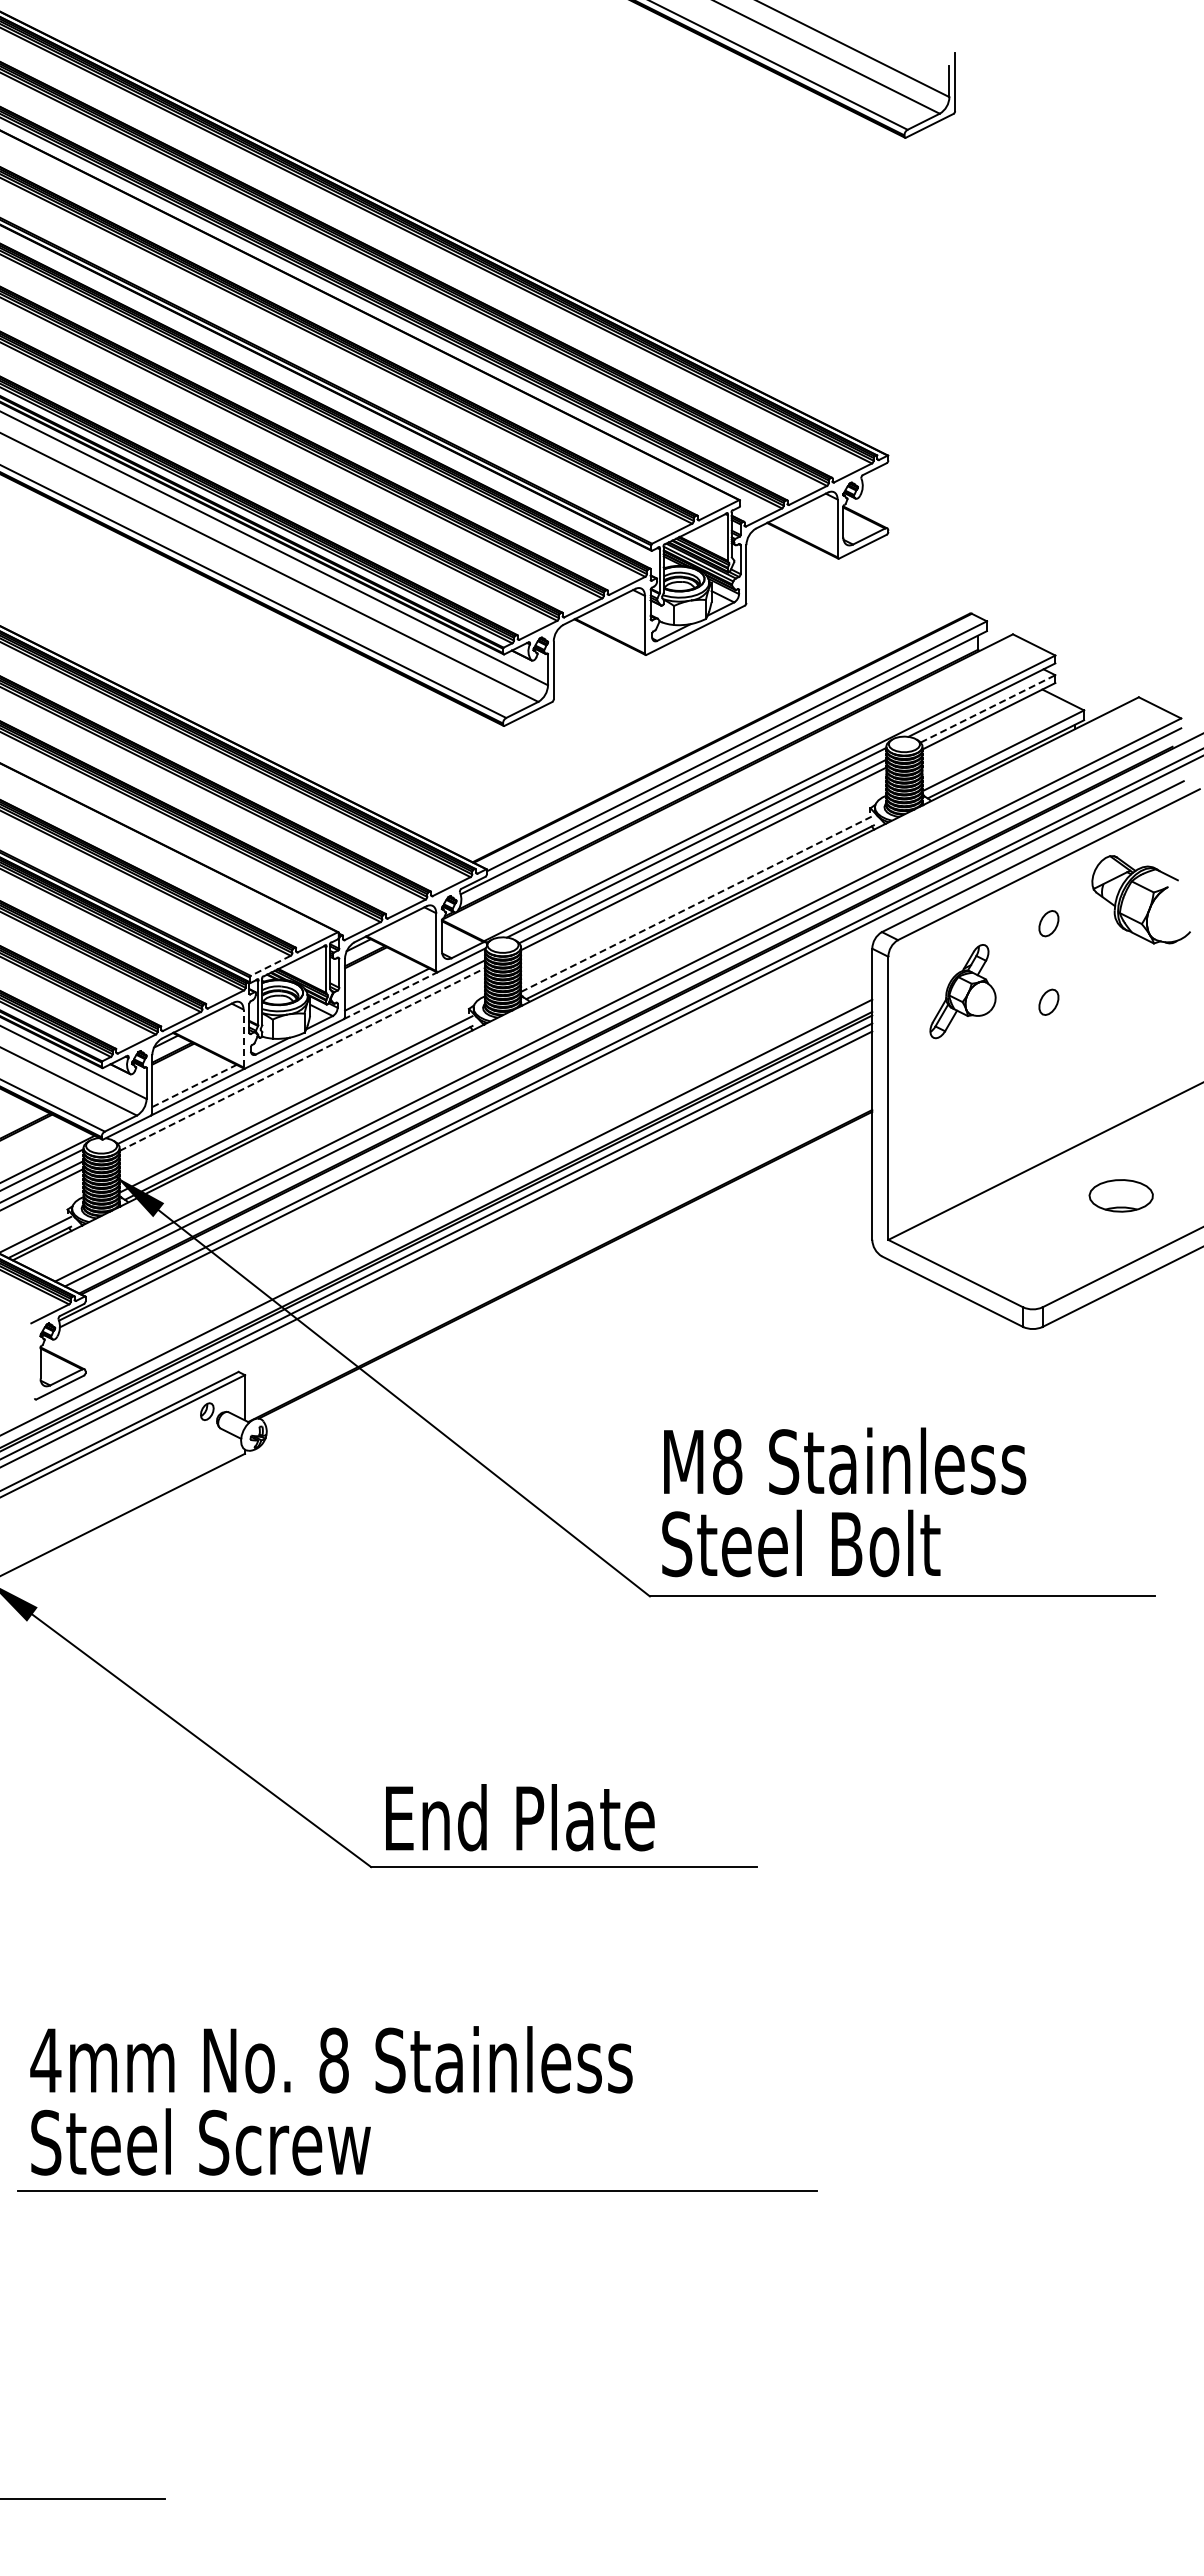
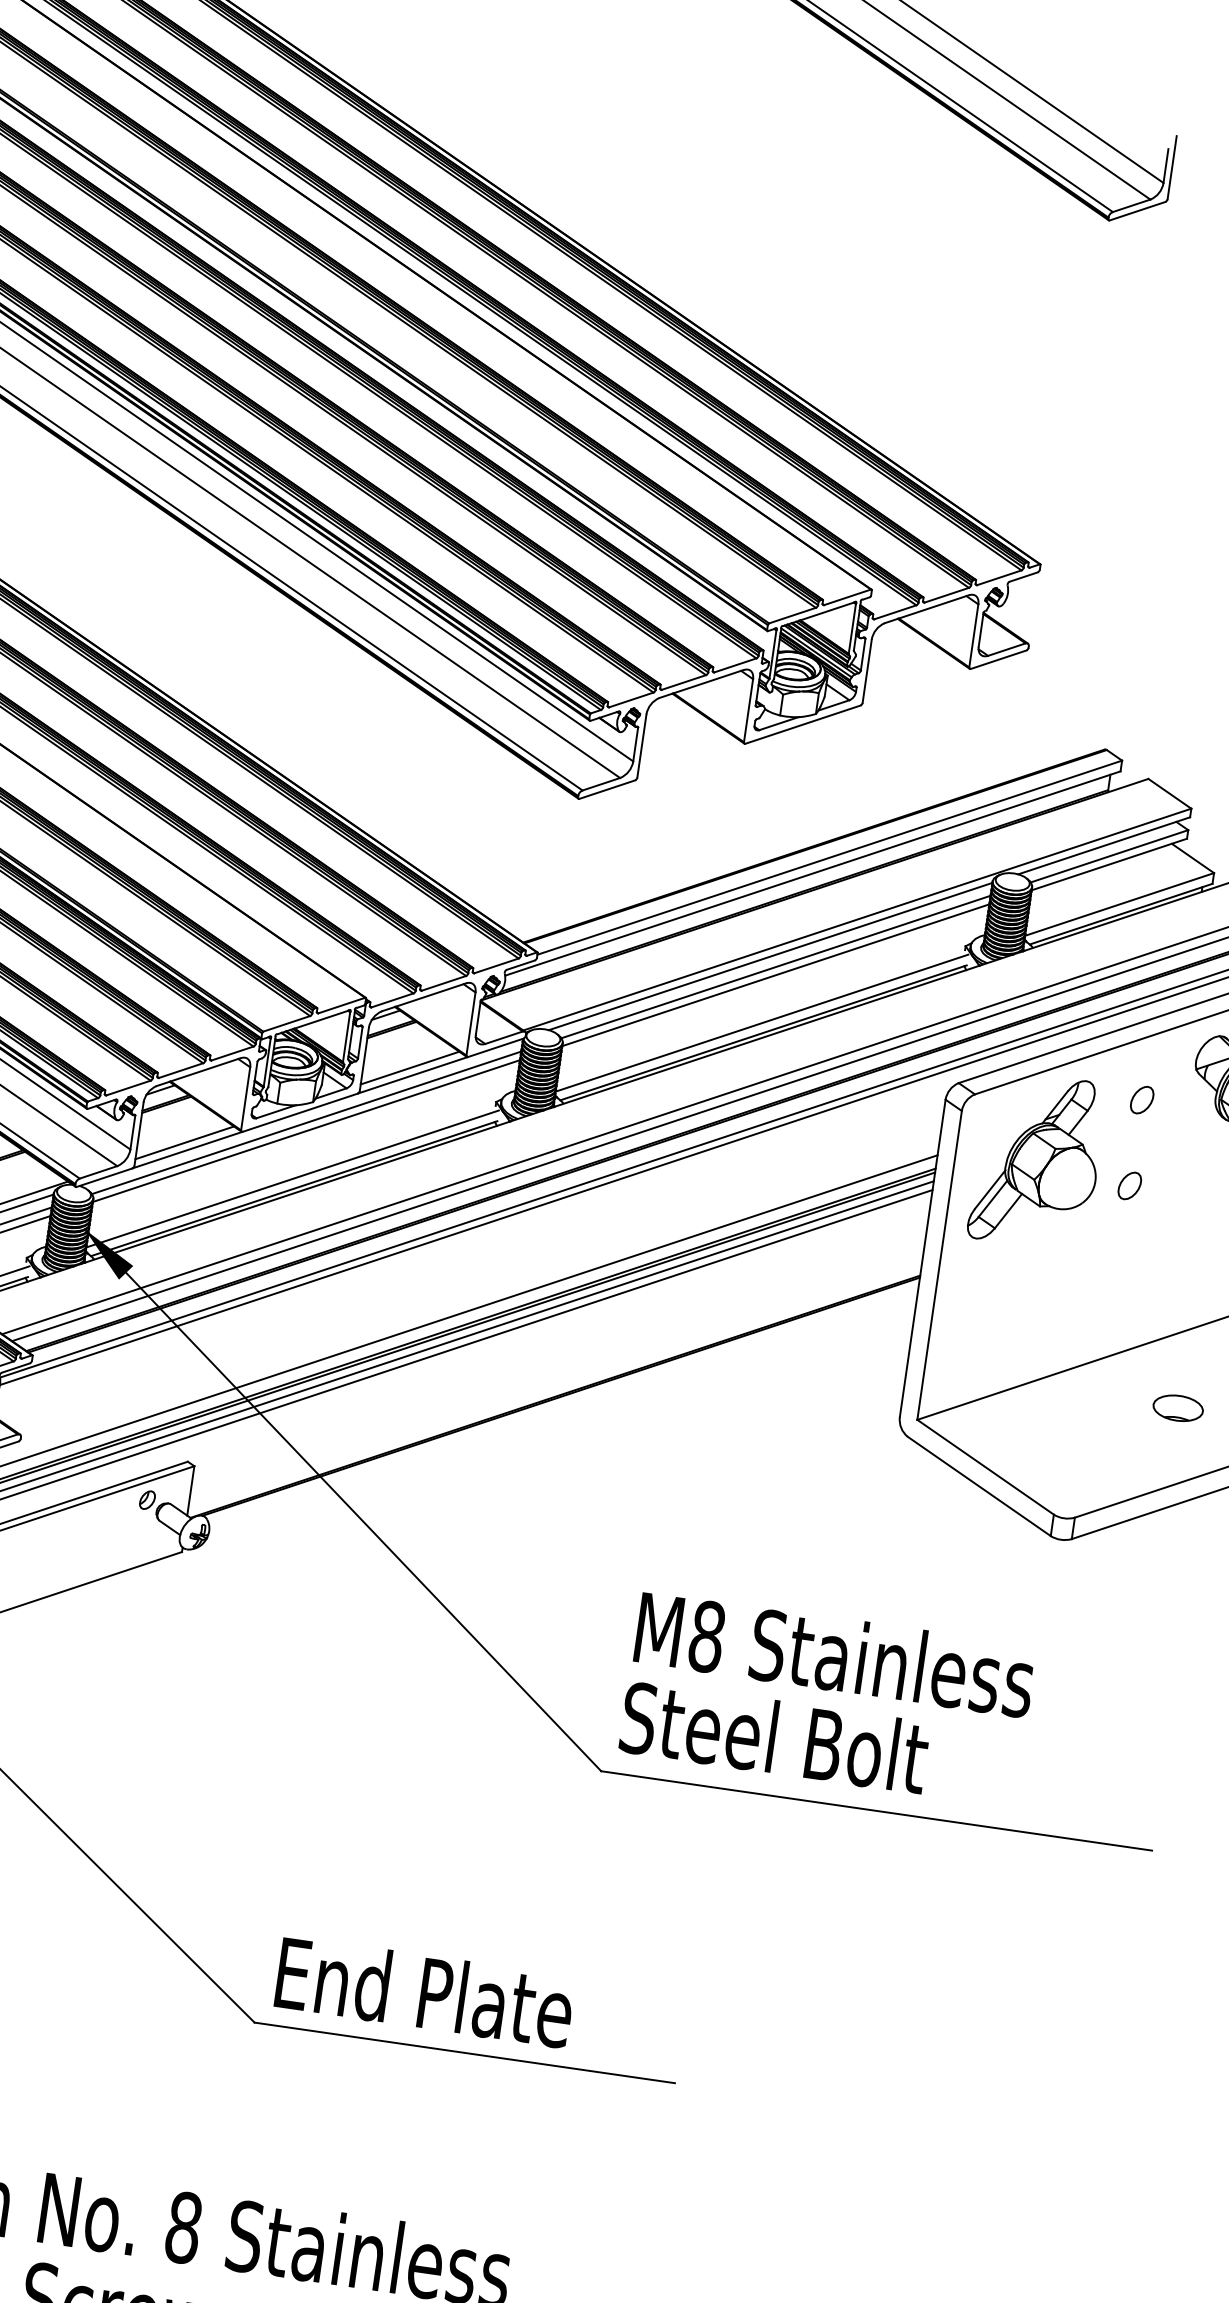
line: (988, 708) -> (1110, 855), dashed -> solid
line: (697, 903) -> (762, 1022), dashed -> solid
line: (270, 966) -> (286, 1024), dashed -> solid
part: (962, 991) -> (1037, 1160), size x1.67
line: (391, 995) -> (413, 1075), dashed -> solid
line: (243, 1038) -> (245, 1098), dashed -> solid
line: (302, 1059) -> (306, 1130), dashed -> solid
line: (194, 1085) -> (184, 1142), dashed -> solid
part: (1120, 1195) -> (1177, 1407), size x0.71

